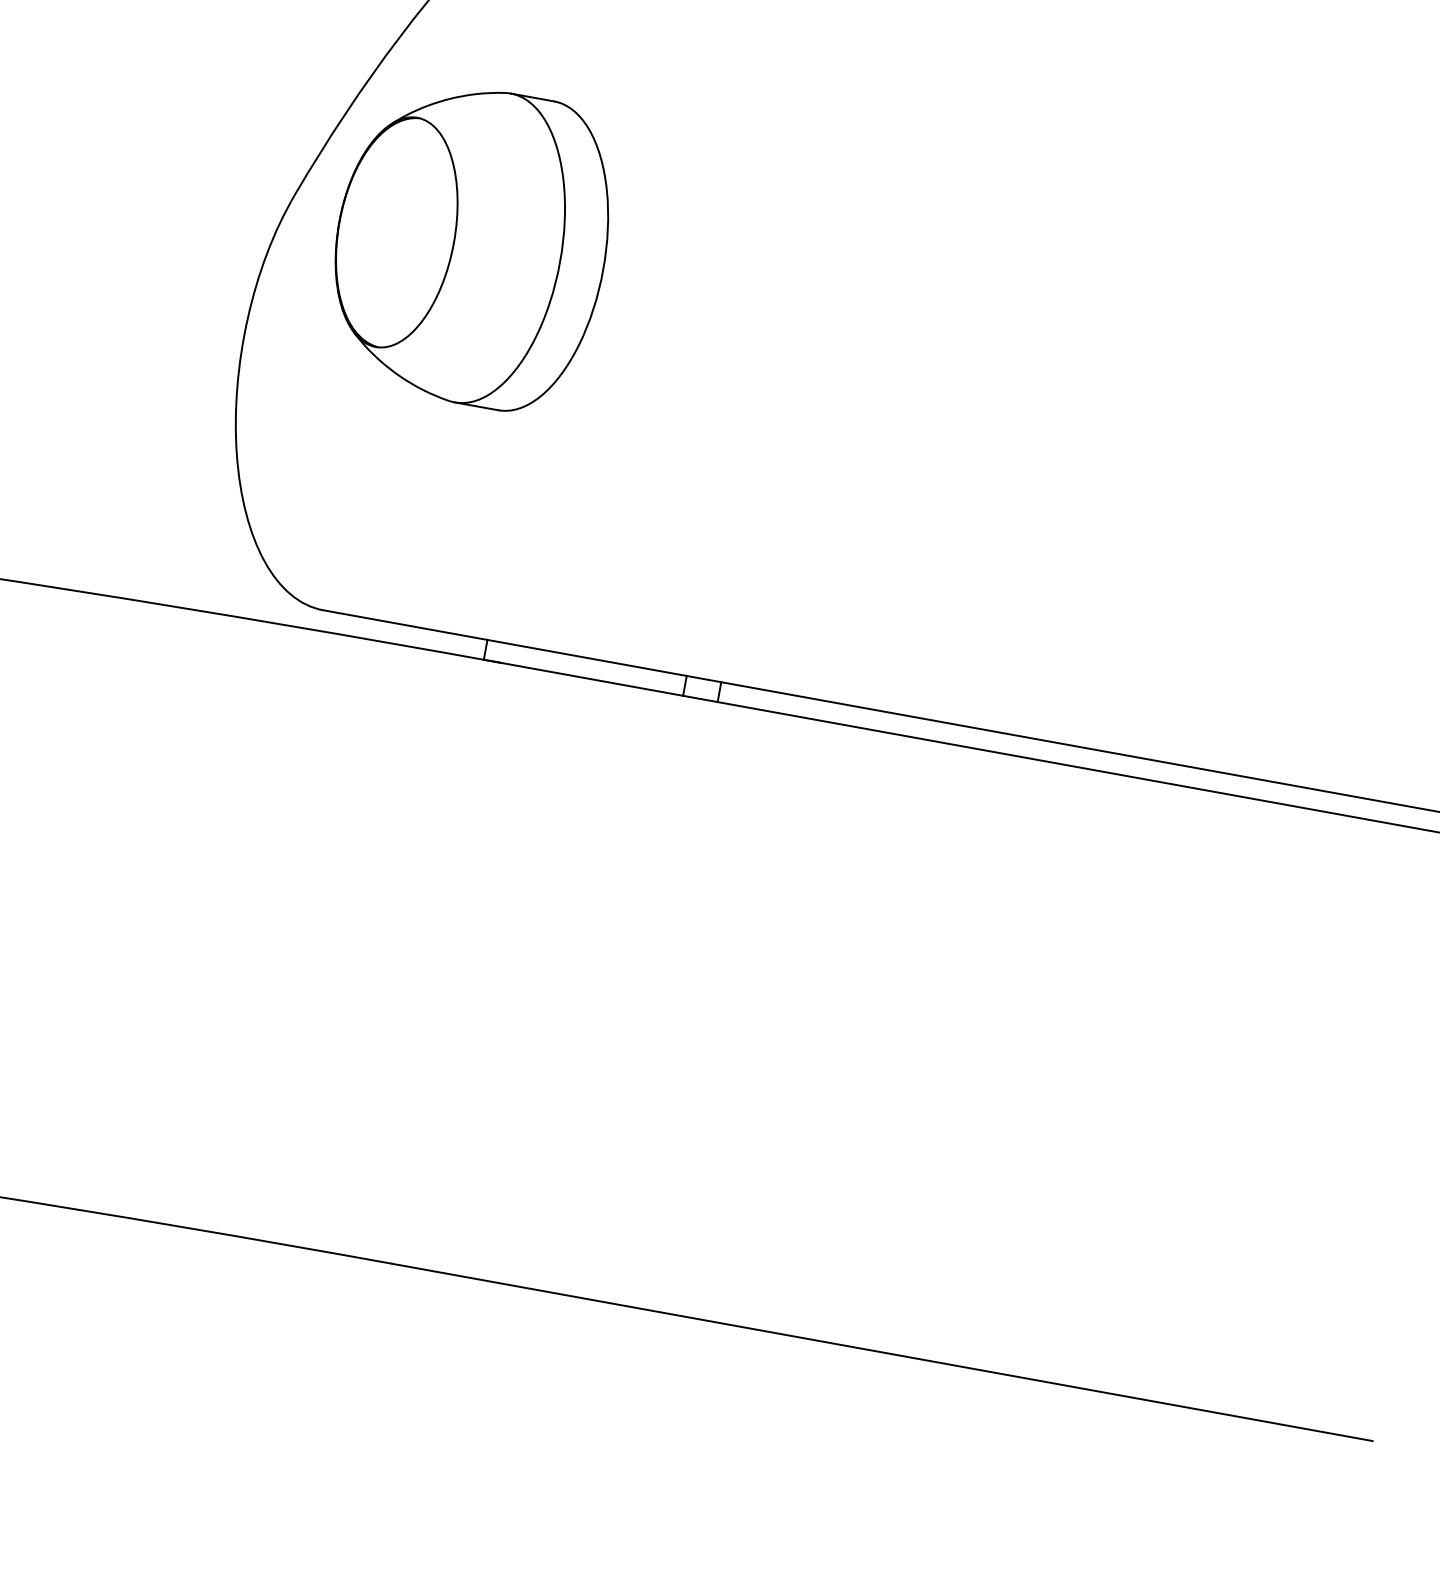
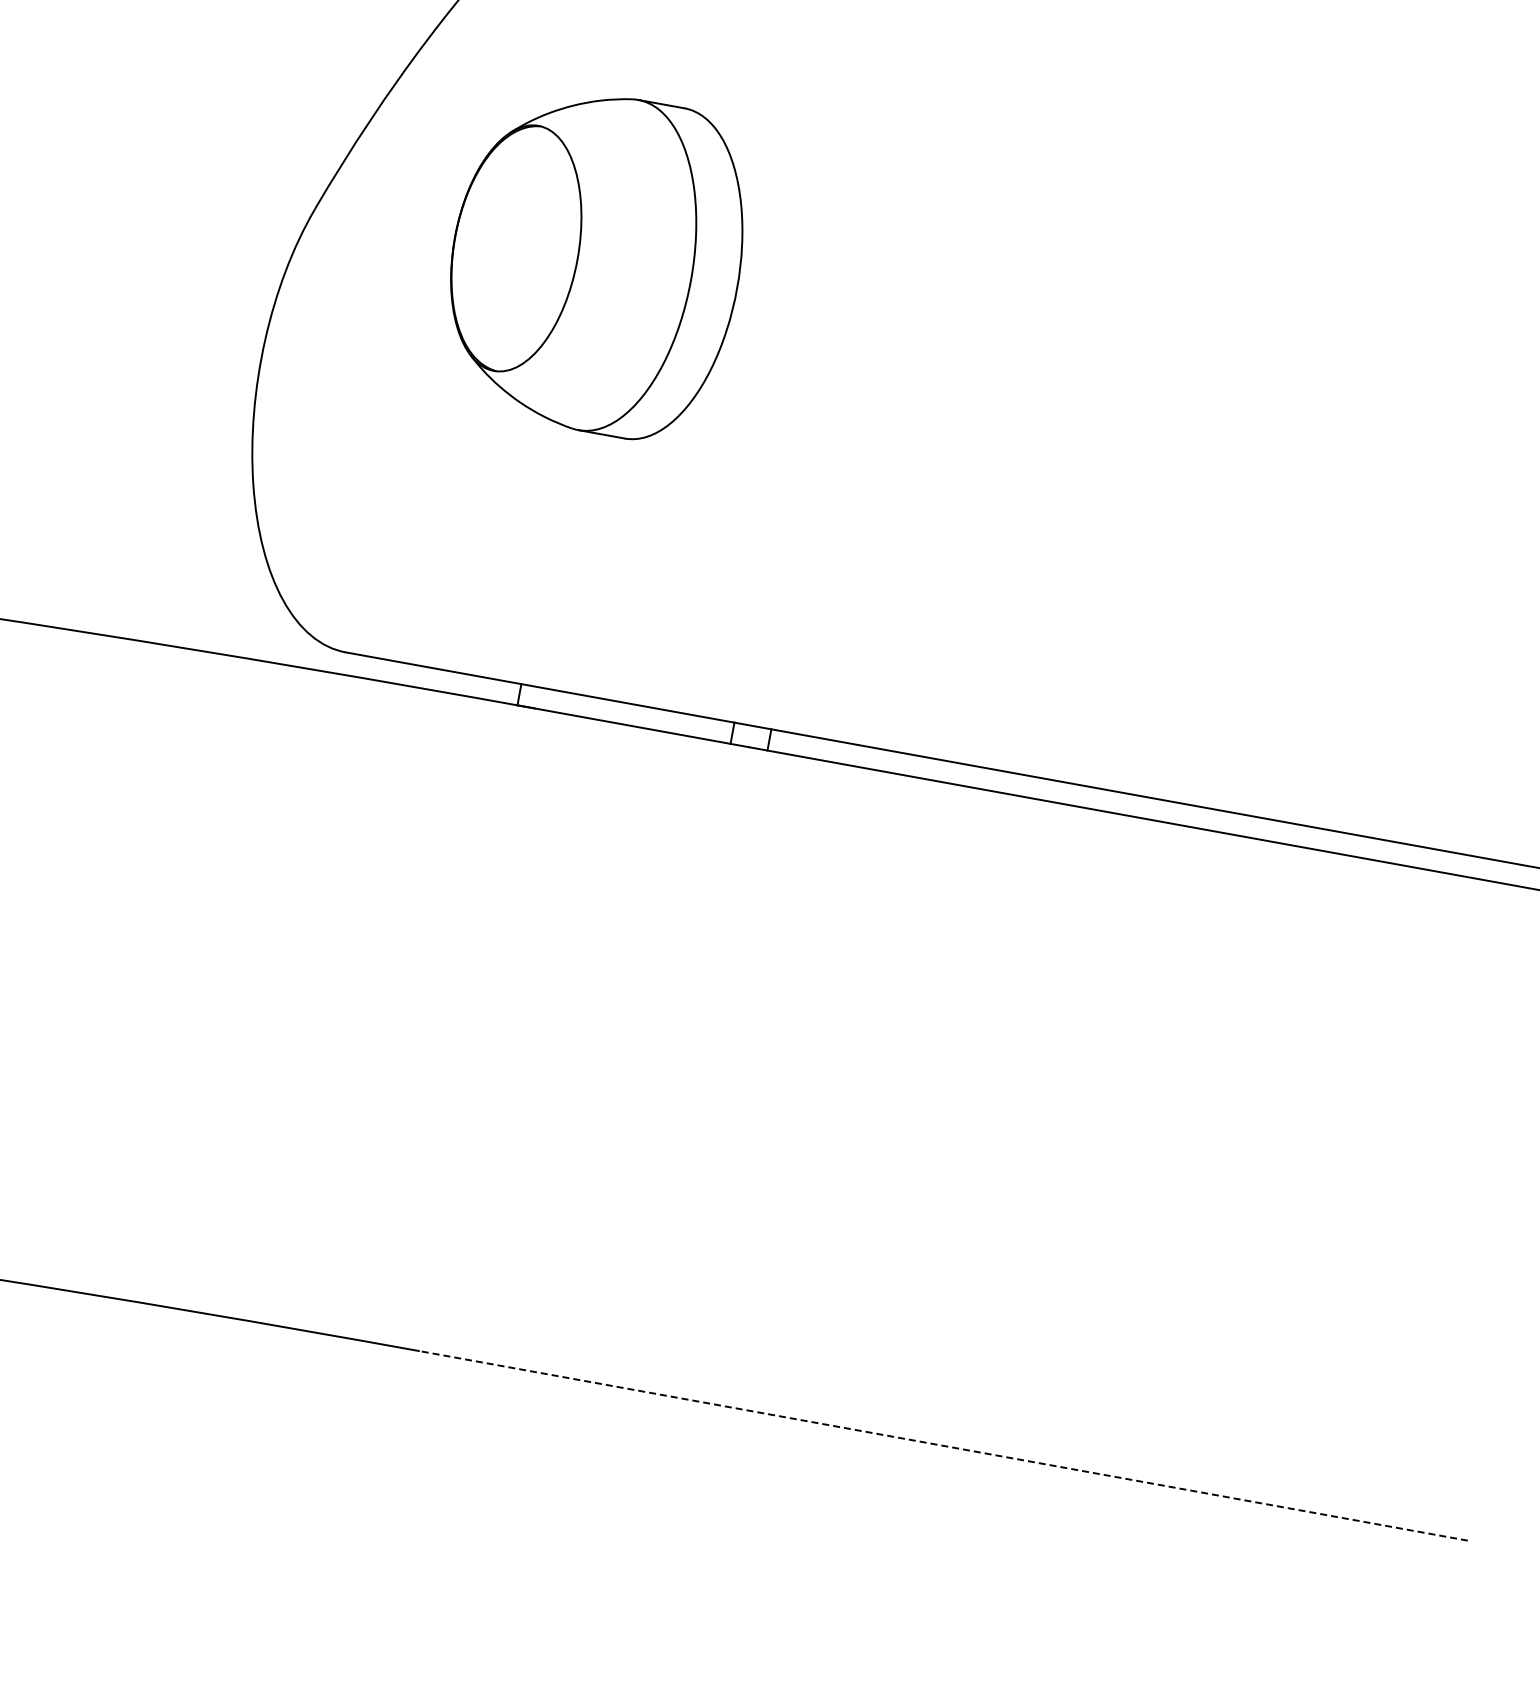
part: (471, 252) -> (596, 269), moved
line: (882, 1352) -> (943, 1445), solid -> dashed

